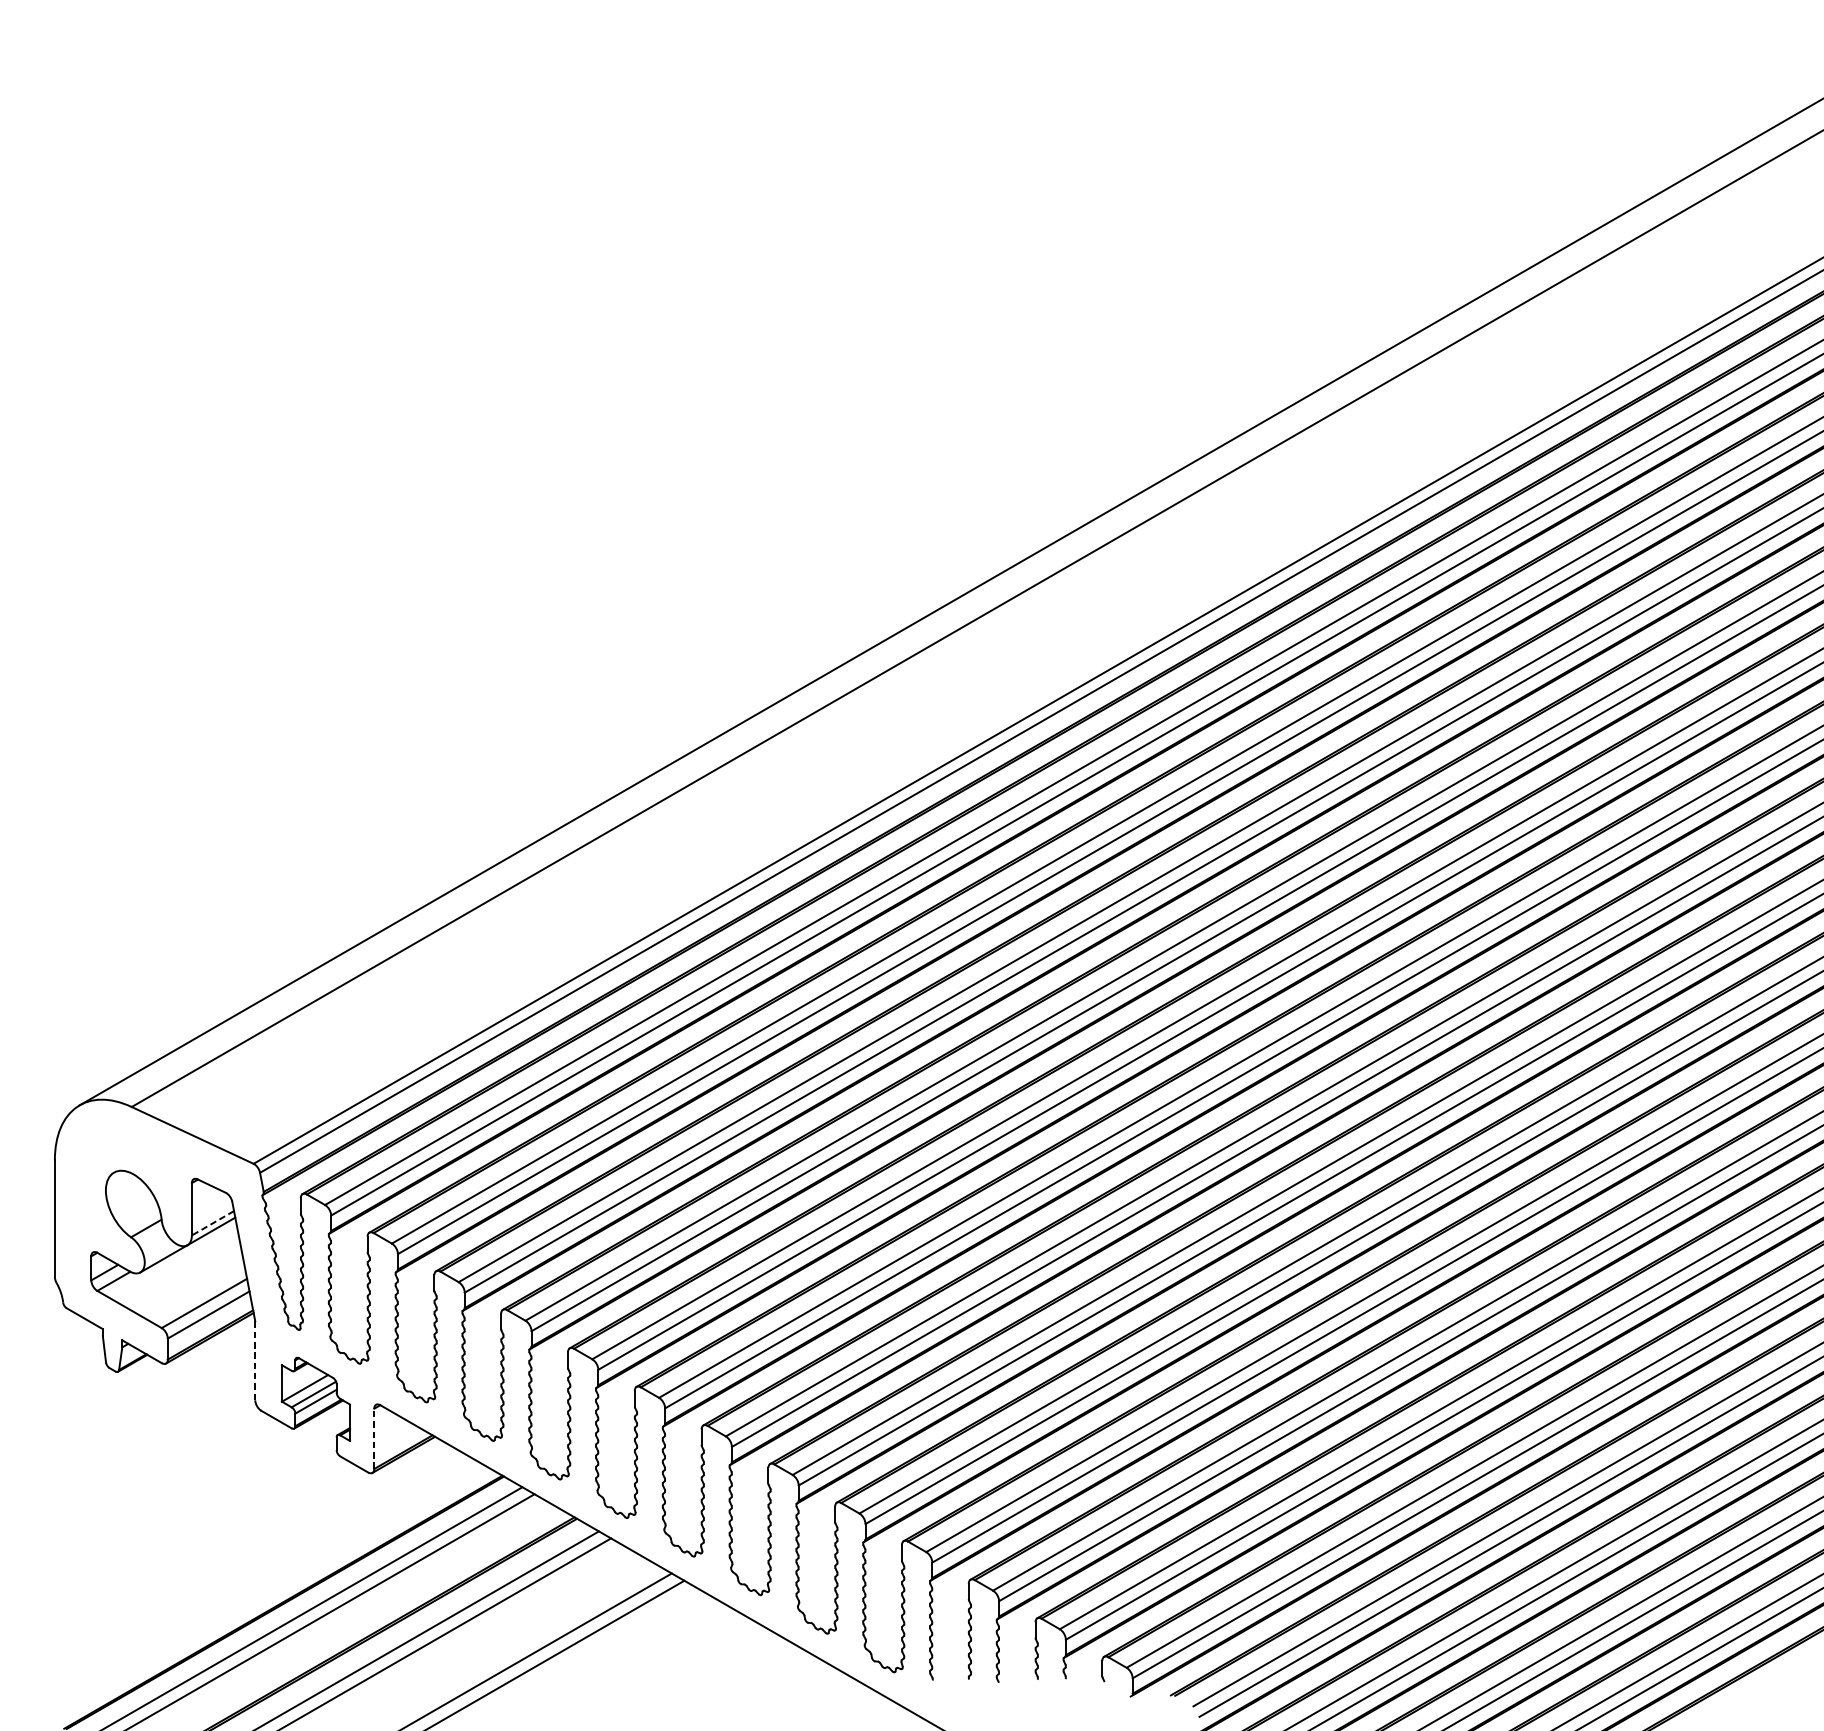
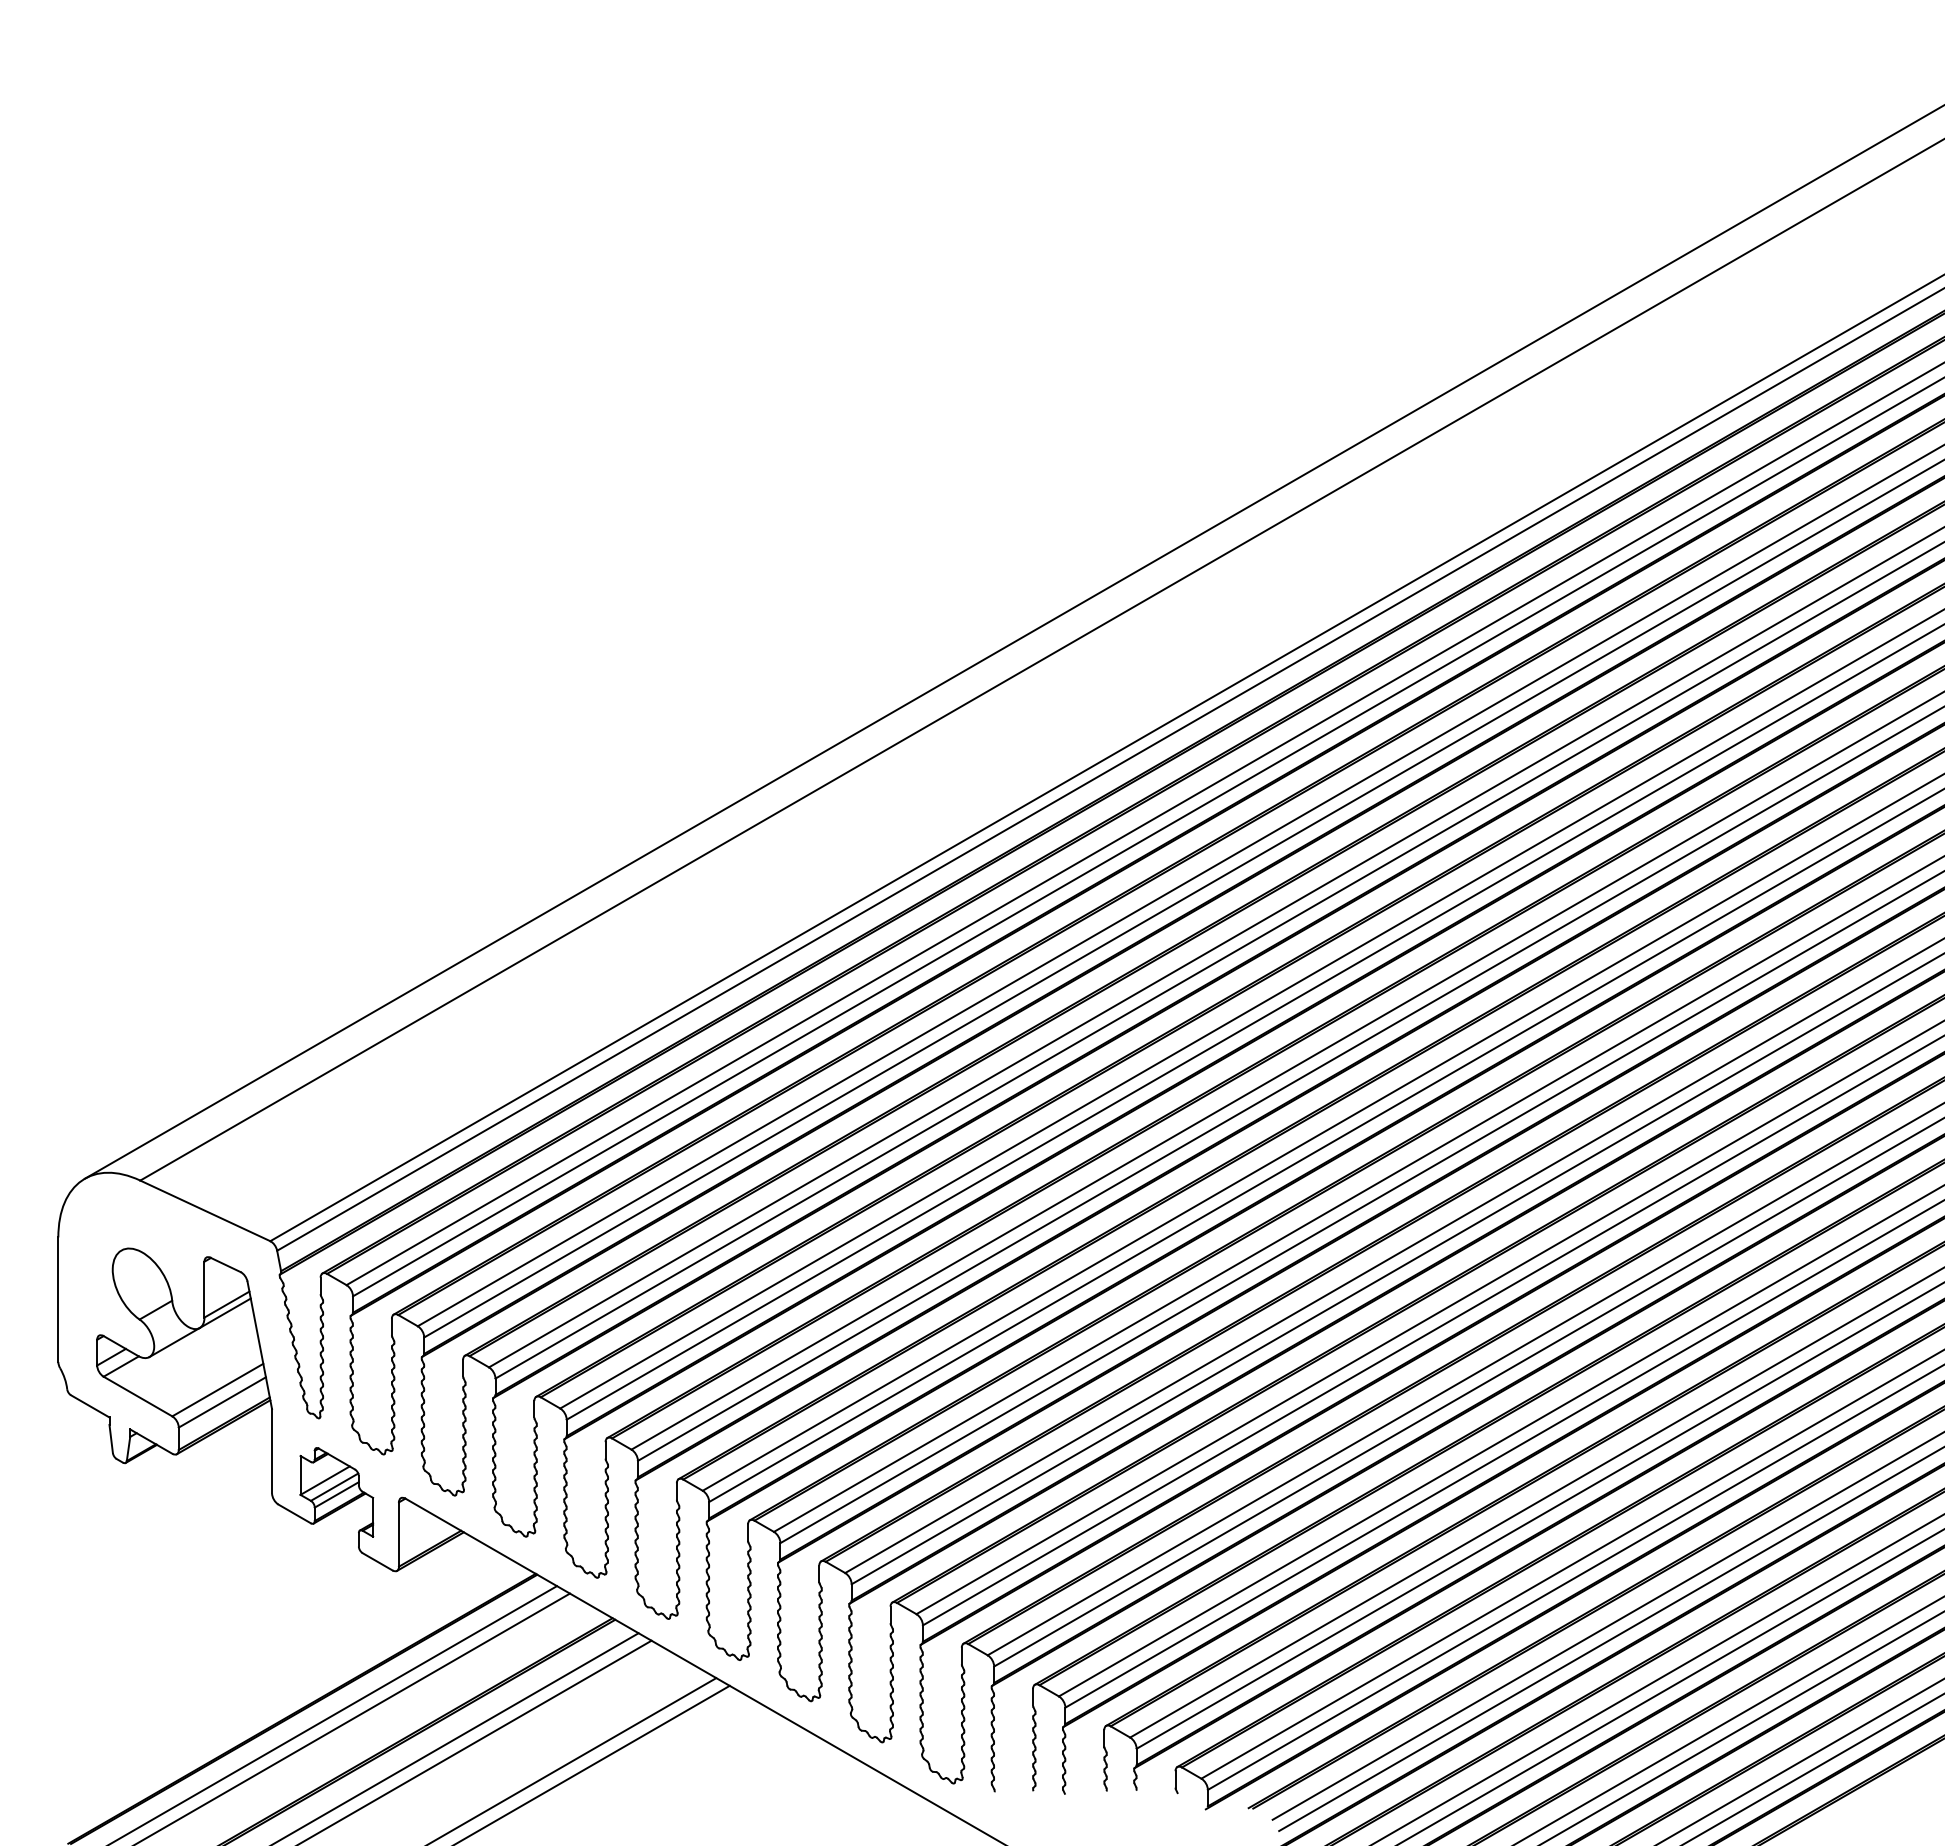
line: (212, 1223) -> (226, 1304), dashed -> solid
line: (255, 1361) -> (272, 1451), dashed -> solid
line: (374, 1438) -> (399, 1534), dashed -> solid

